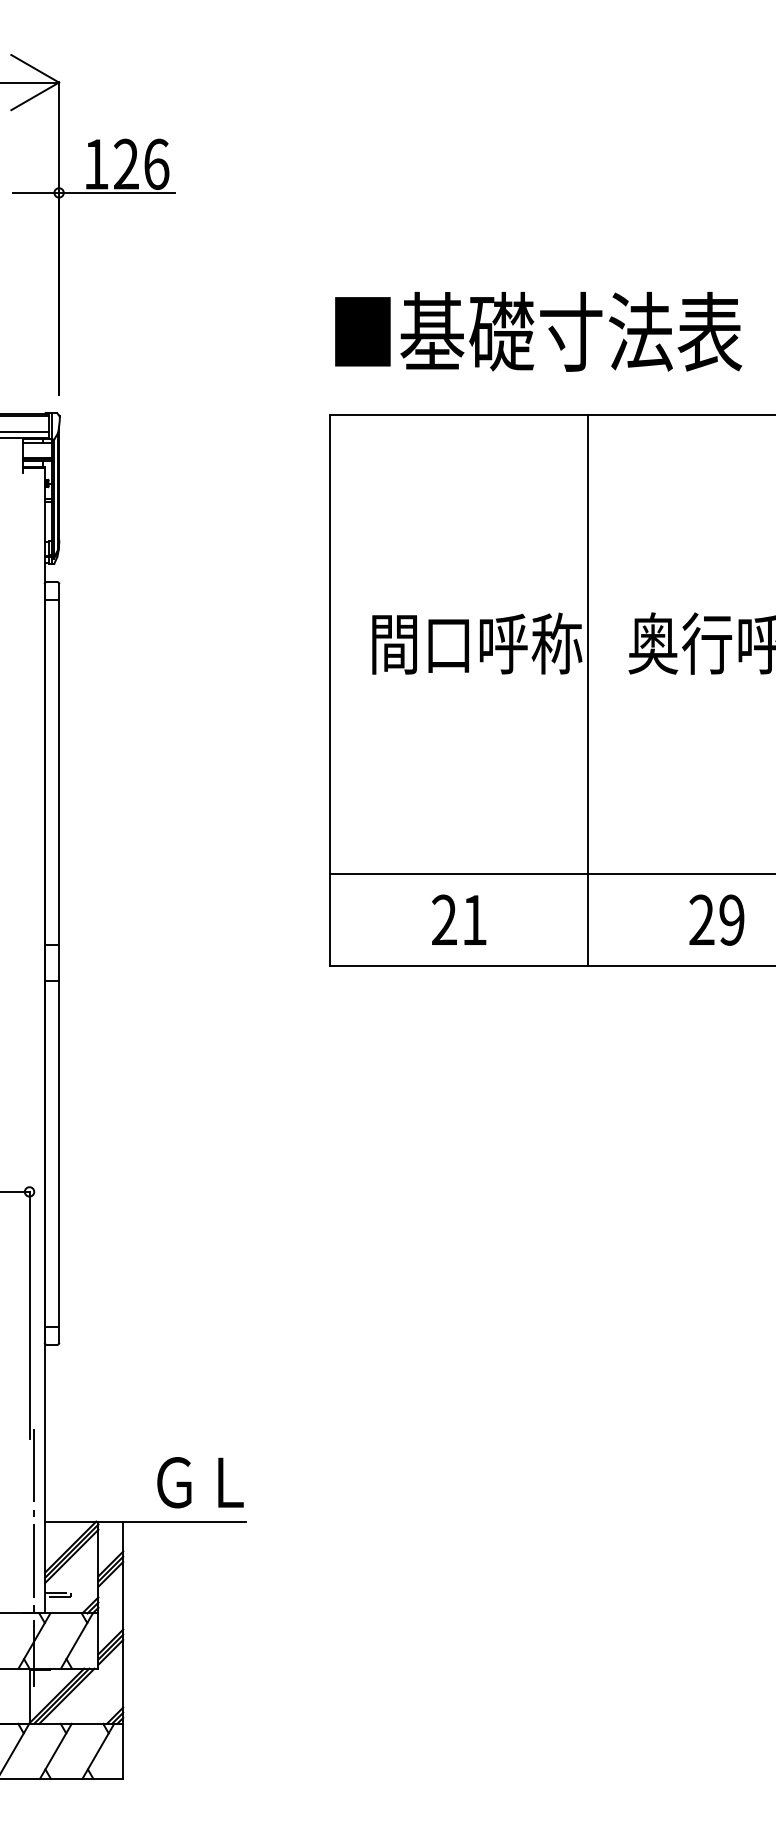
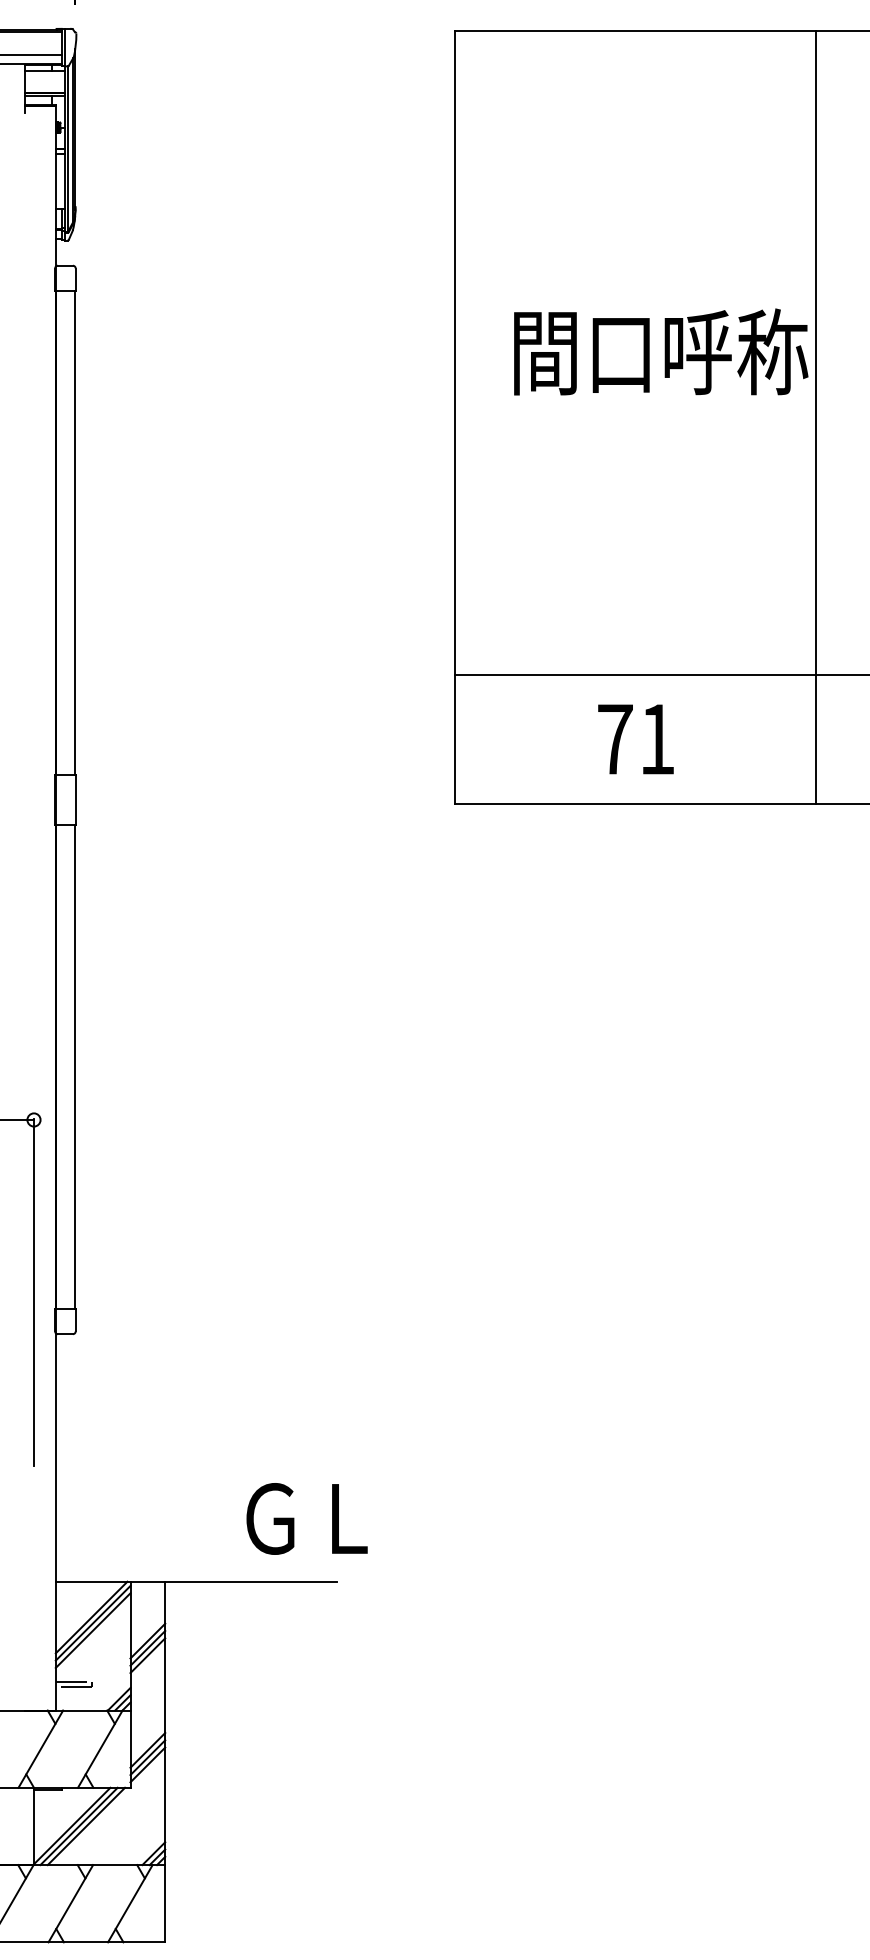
text: (444, 919) -> (615, 738), 21 -> 71
text: (200, 1482) -> (307, 1518), moved
line: (34, 1557) -> (40, 1632), removed

